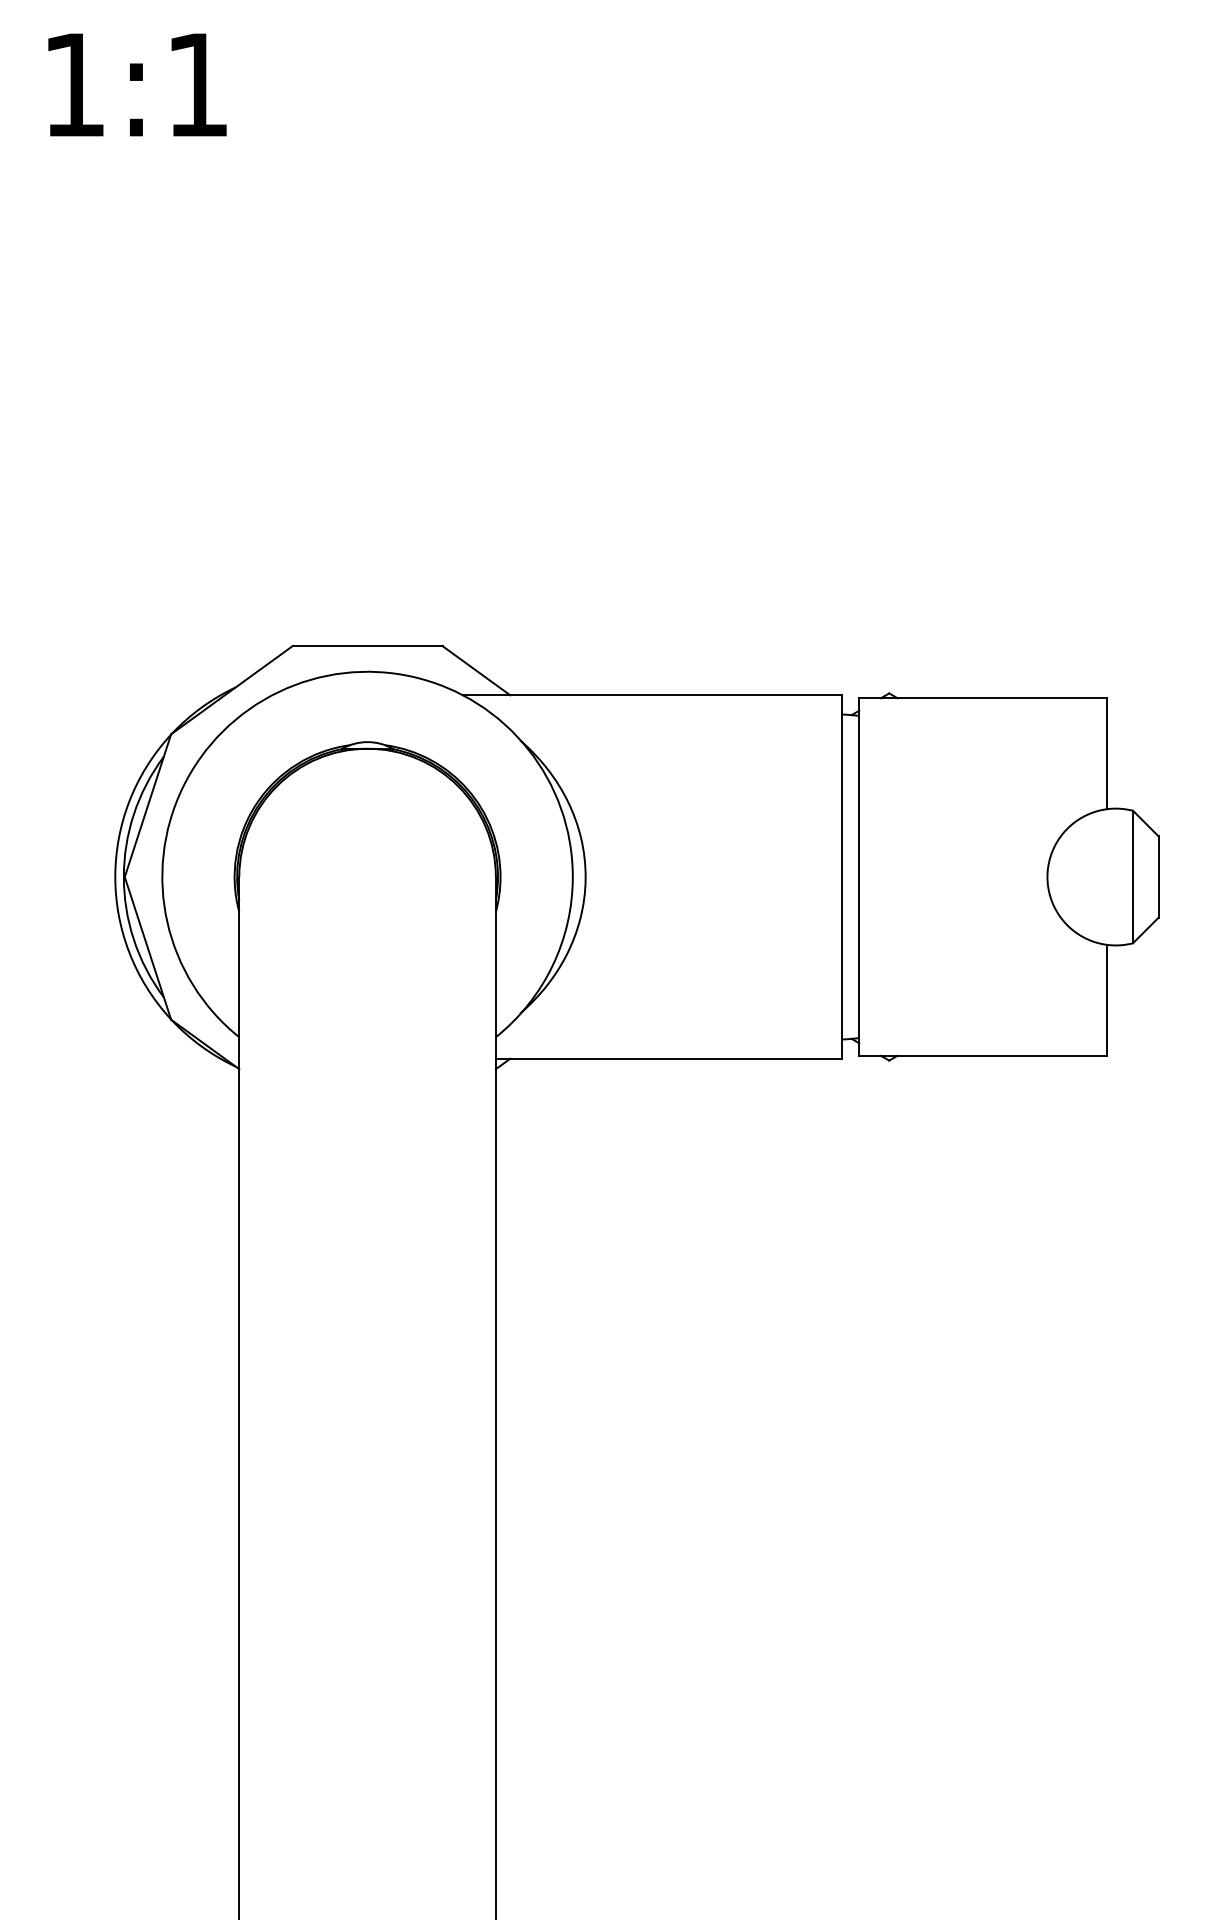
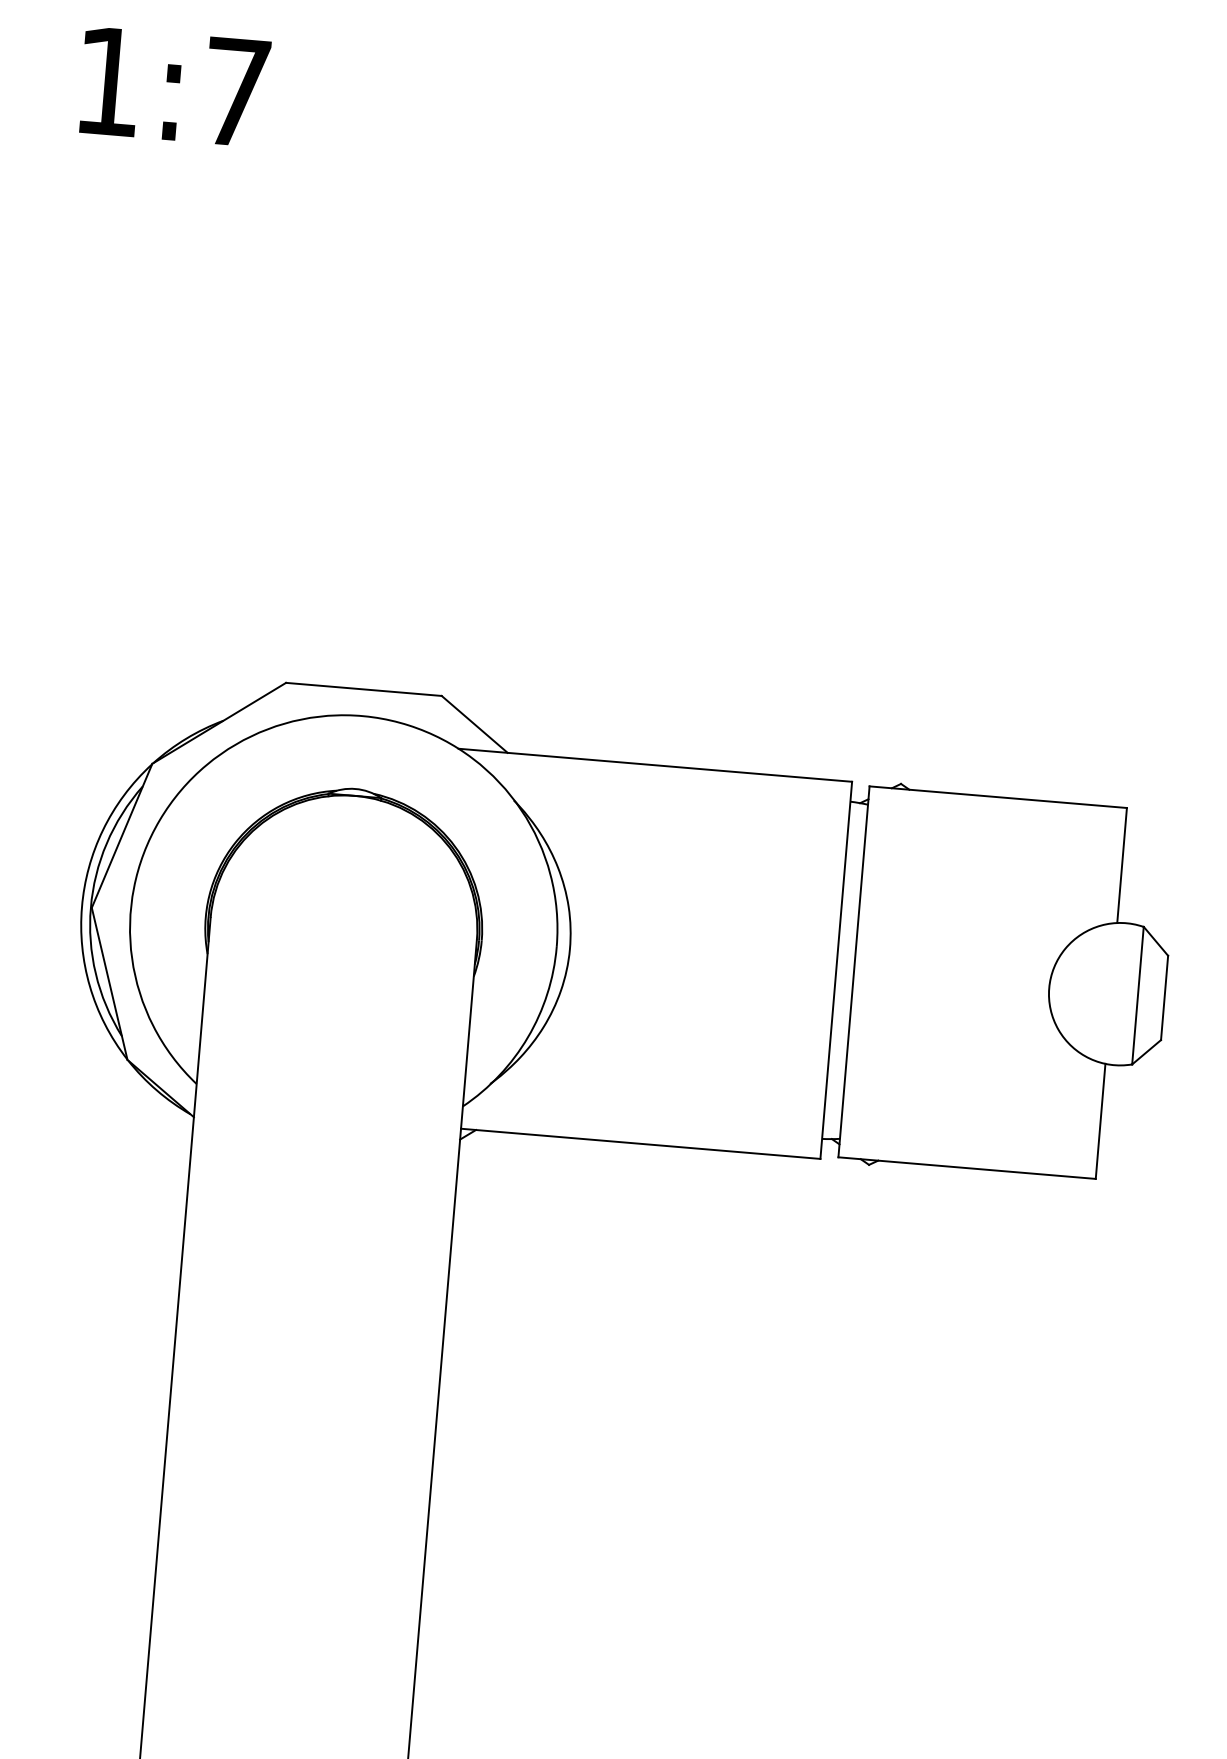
text: (197, 84) -> (236, 91), 1:1 -> 1:7

